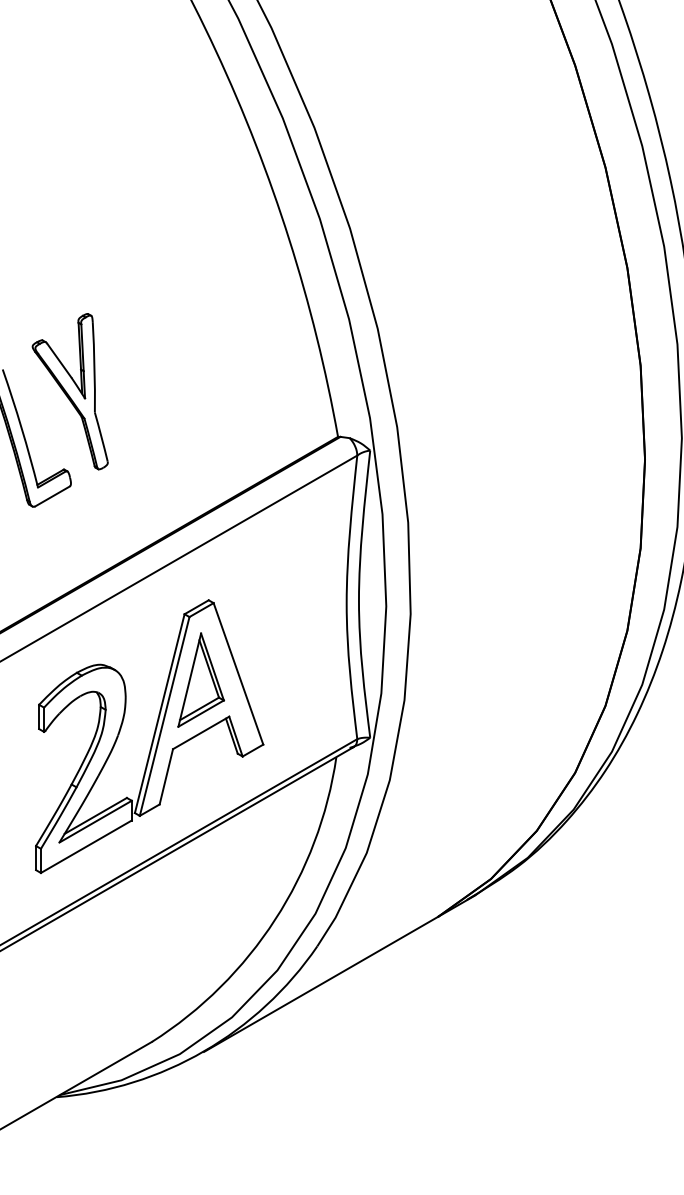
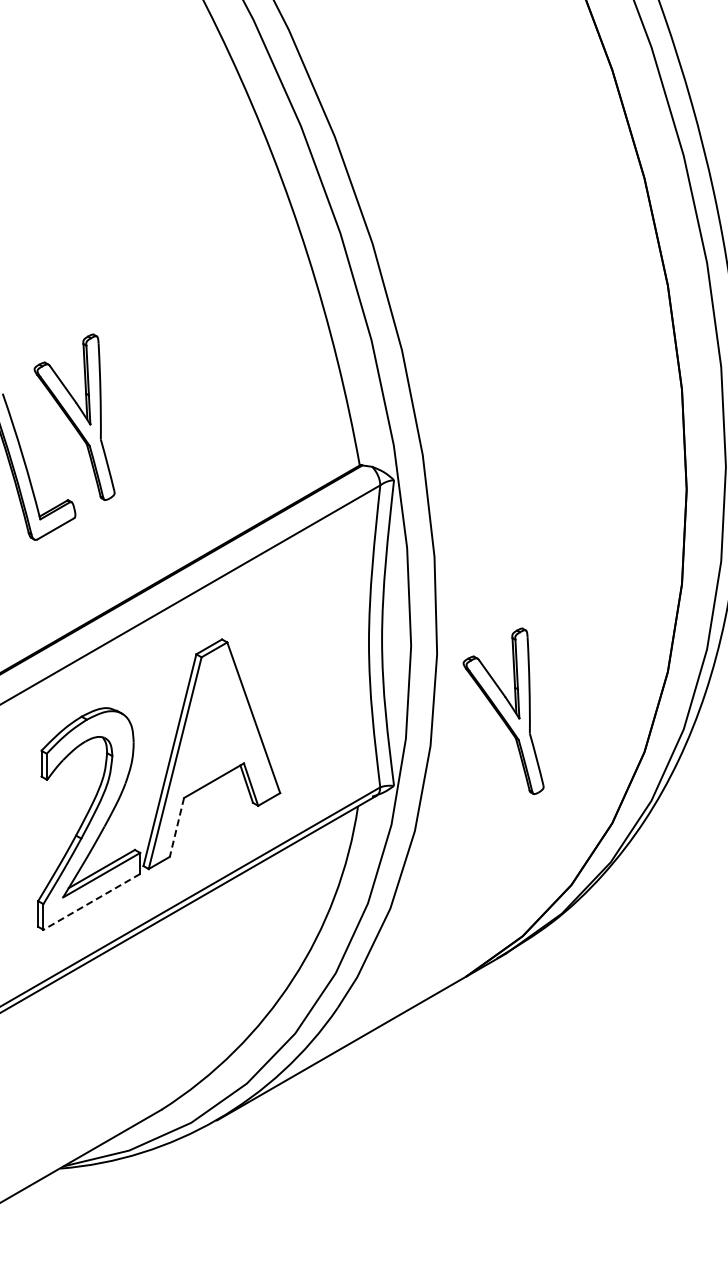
part: (473, 666) -> (503, 710), added
part: (200, 680) -> (213, 724), removed
line: (165, 776) -> (176, 827), solid -> dashed
line: (86, 846) -> (91, 901), solid -> dashed

